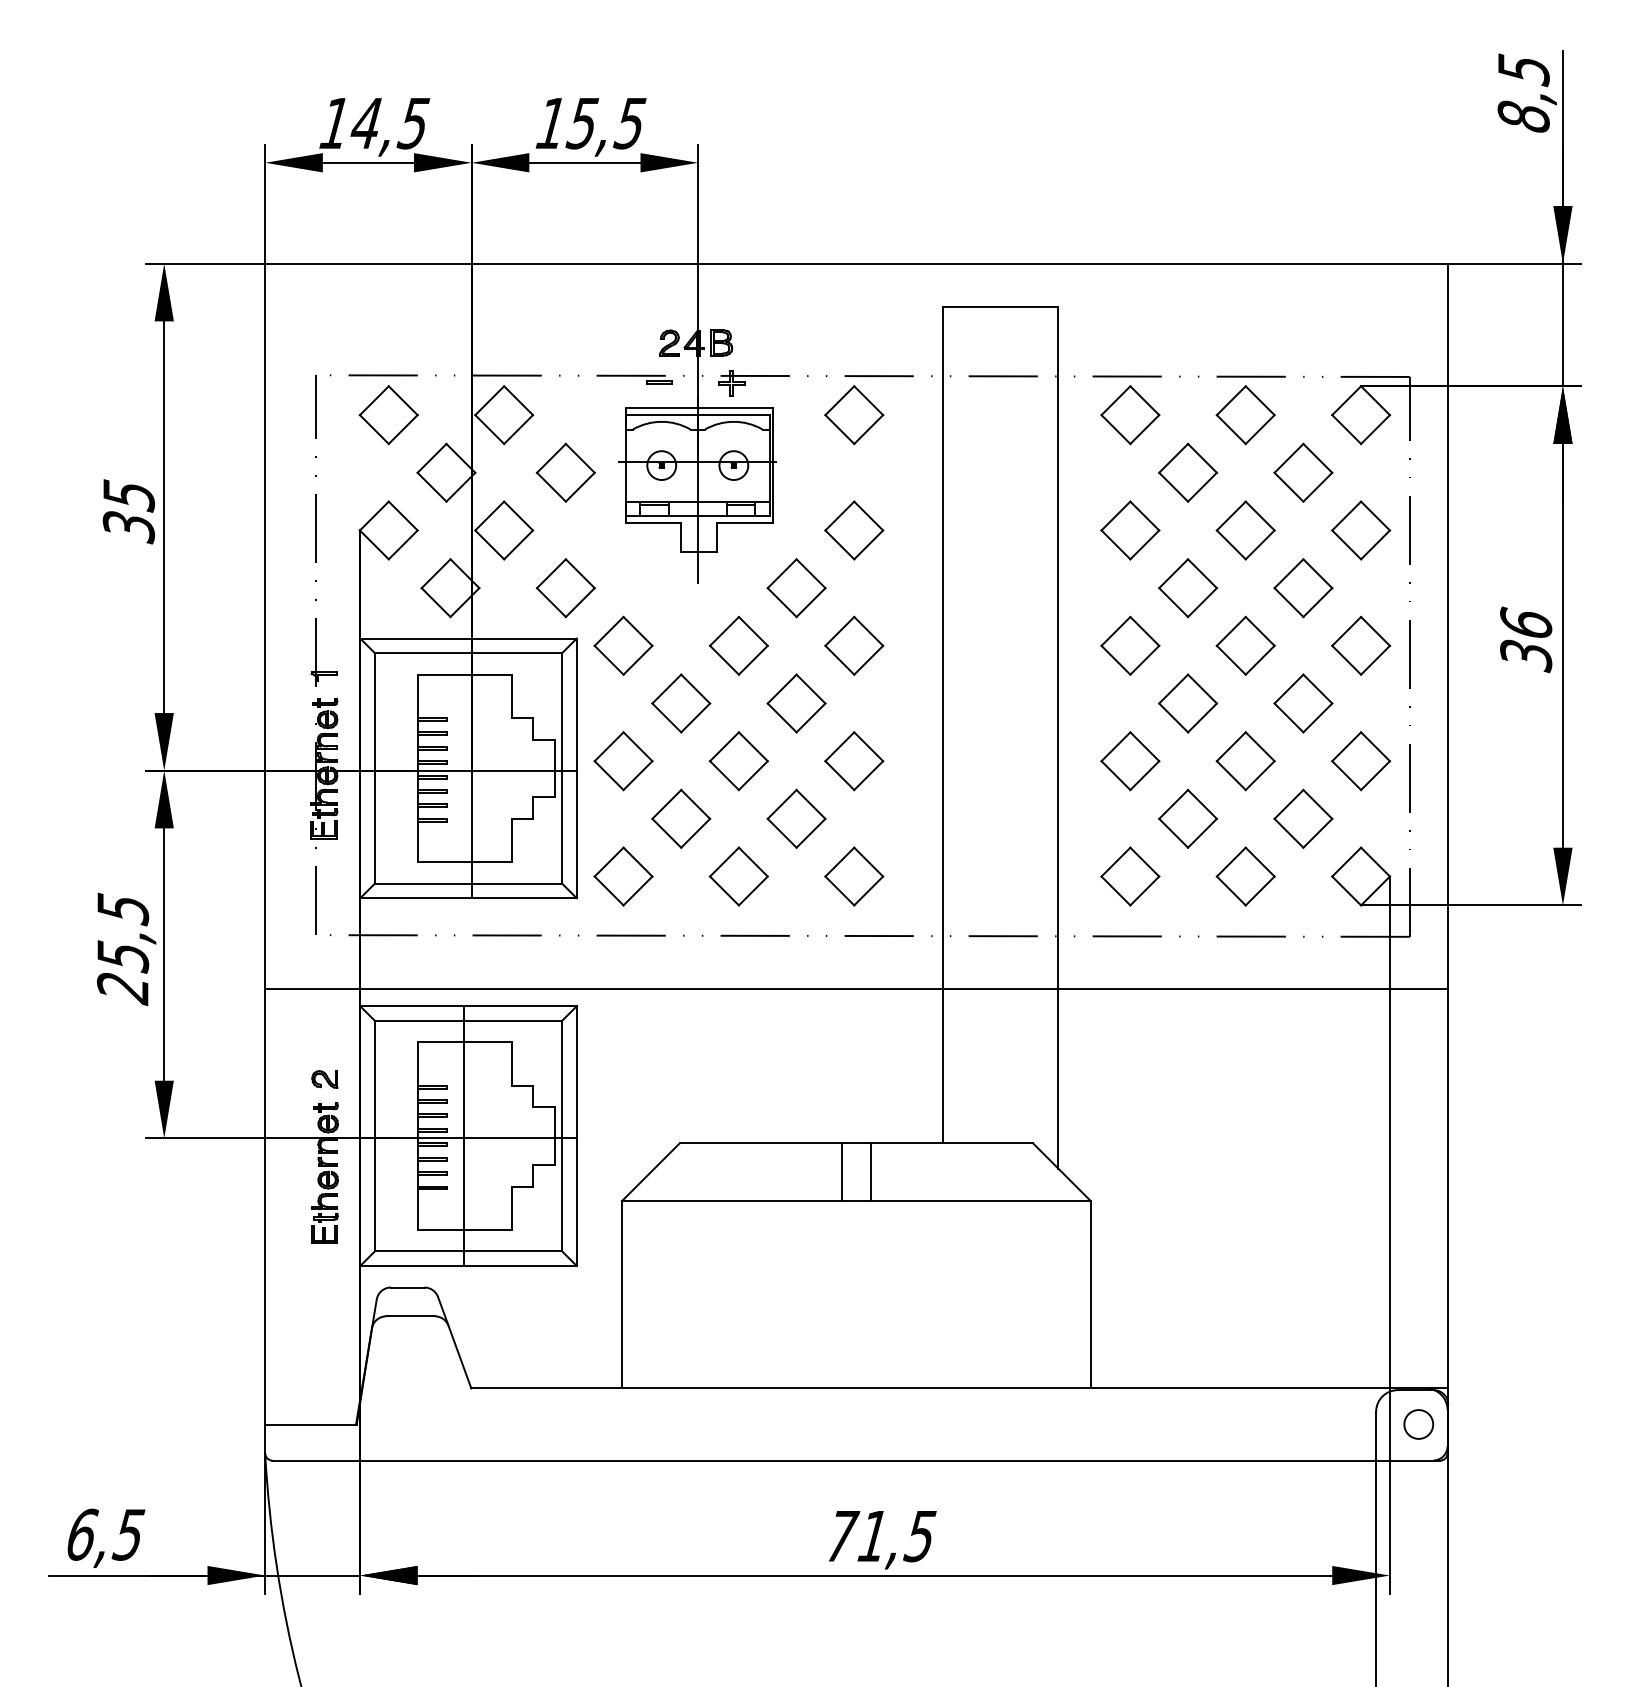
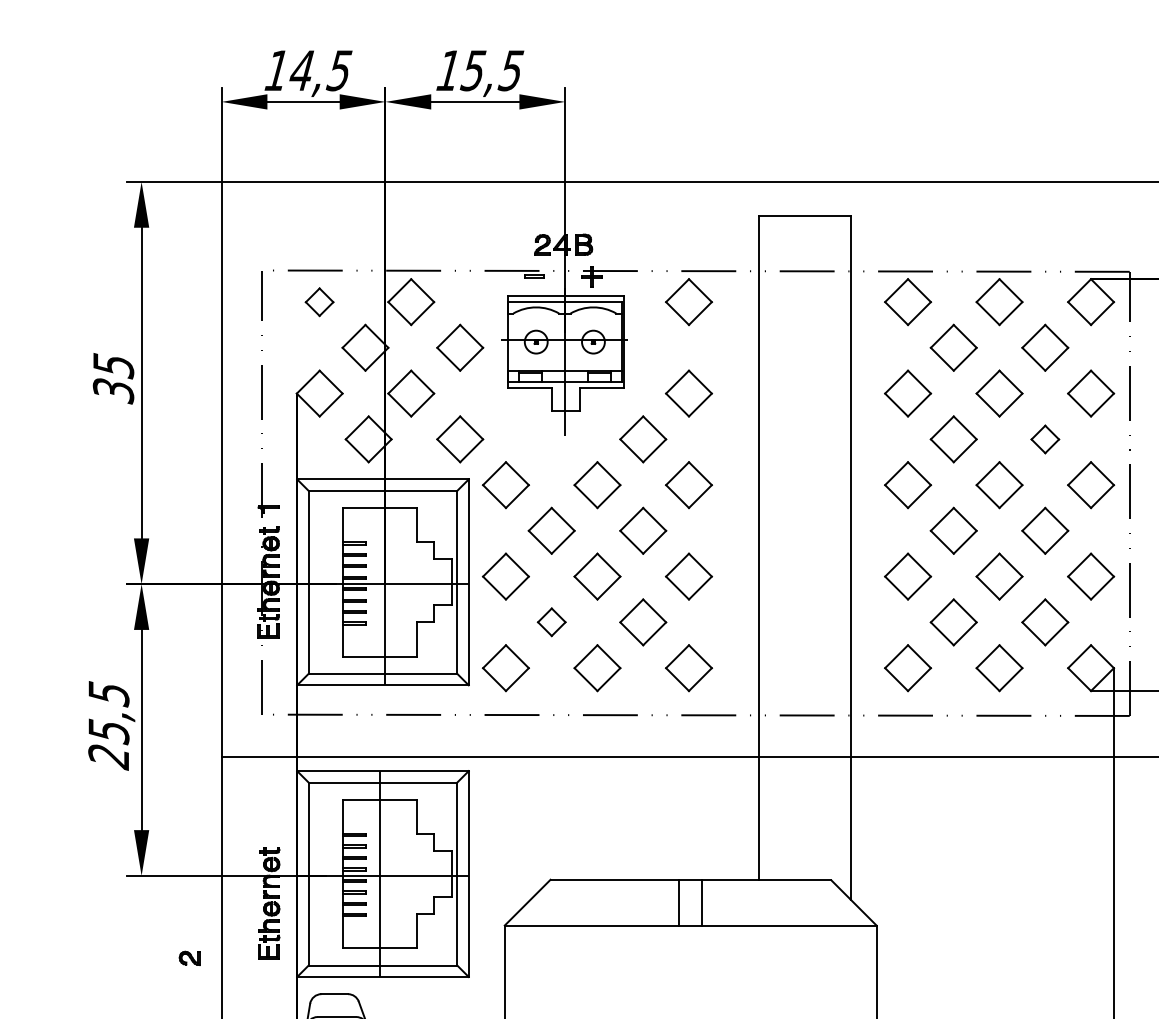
part: (388, 415) -> (319, 302), size x0.6
part: (1303, 588) -> (1045, 439), size x0.6
part: (681, 818) -> (551, 622), size x0.6
part: (324, 1079) -> (189, 958), moved

